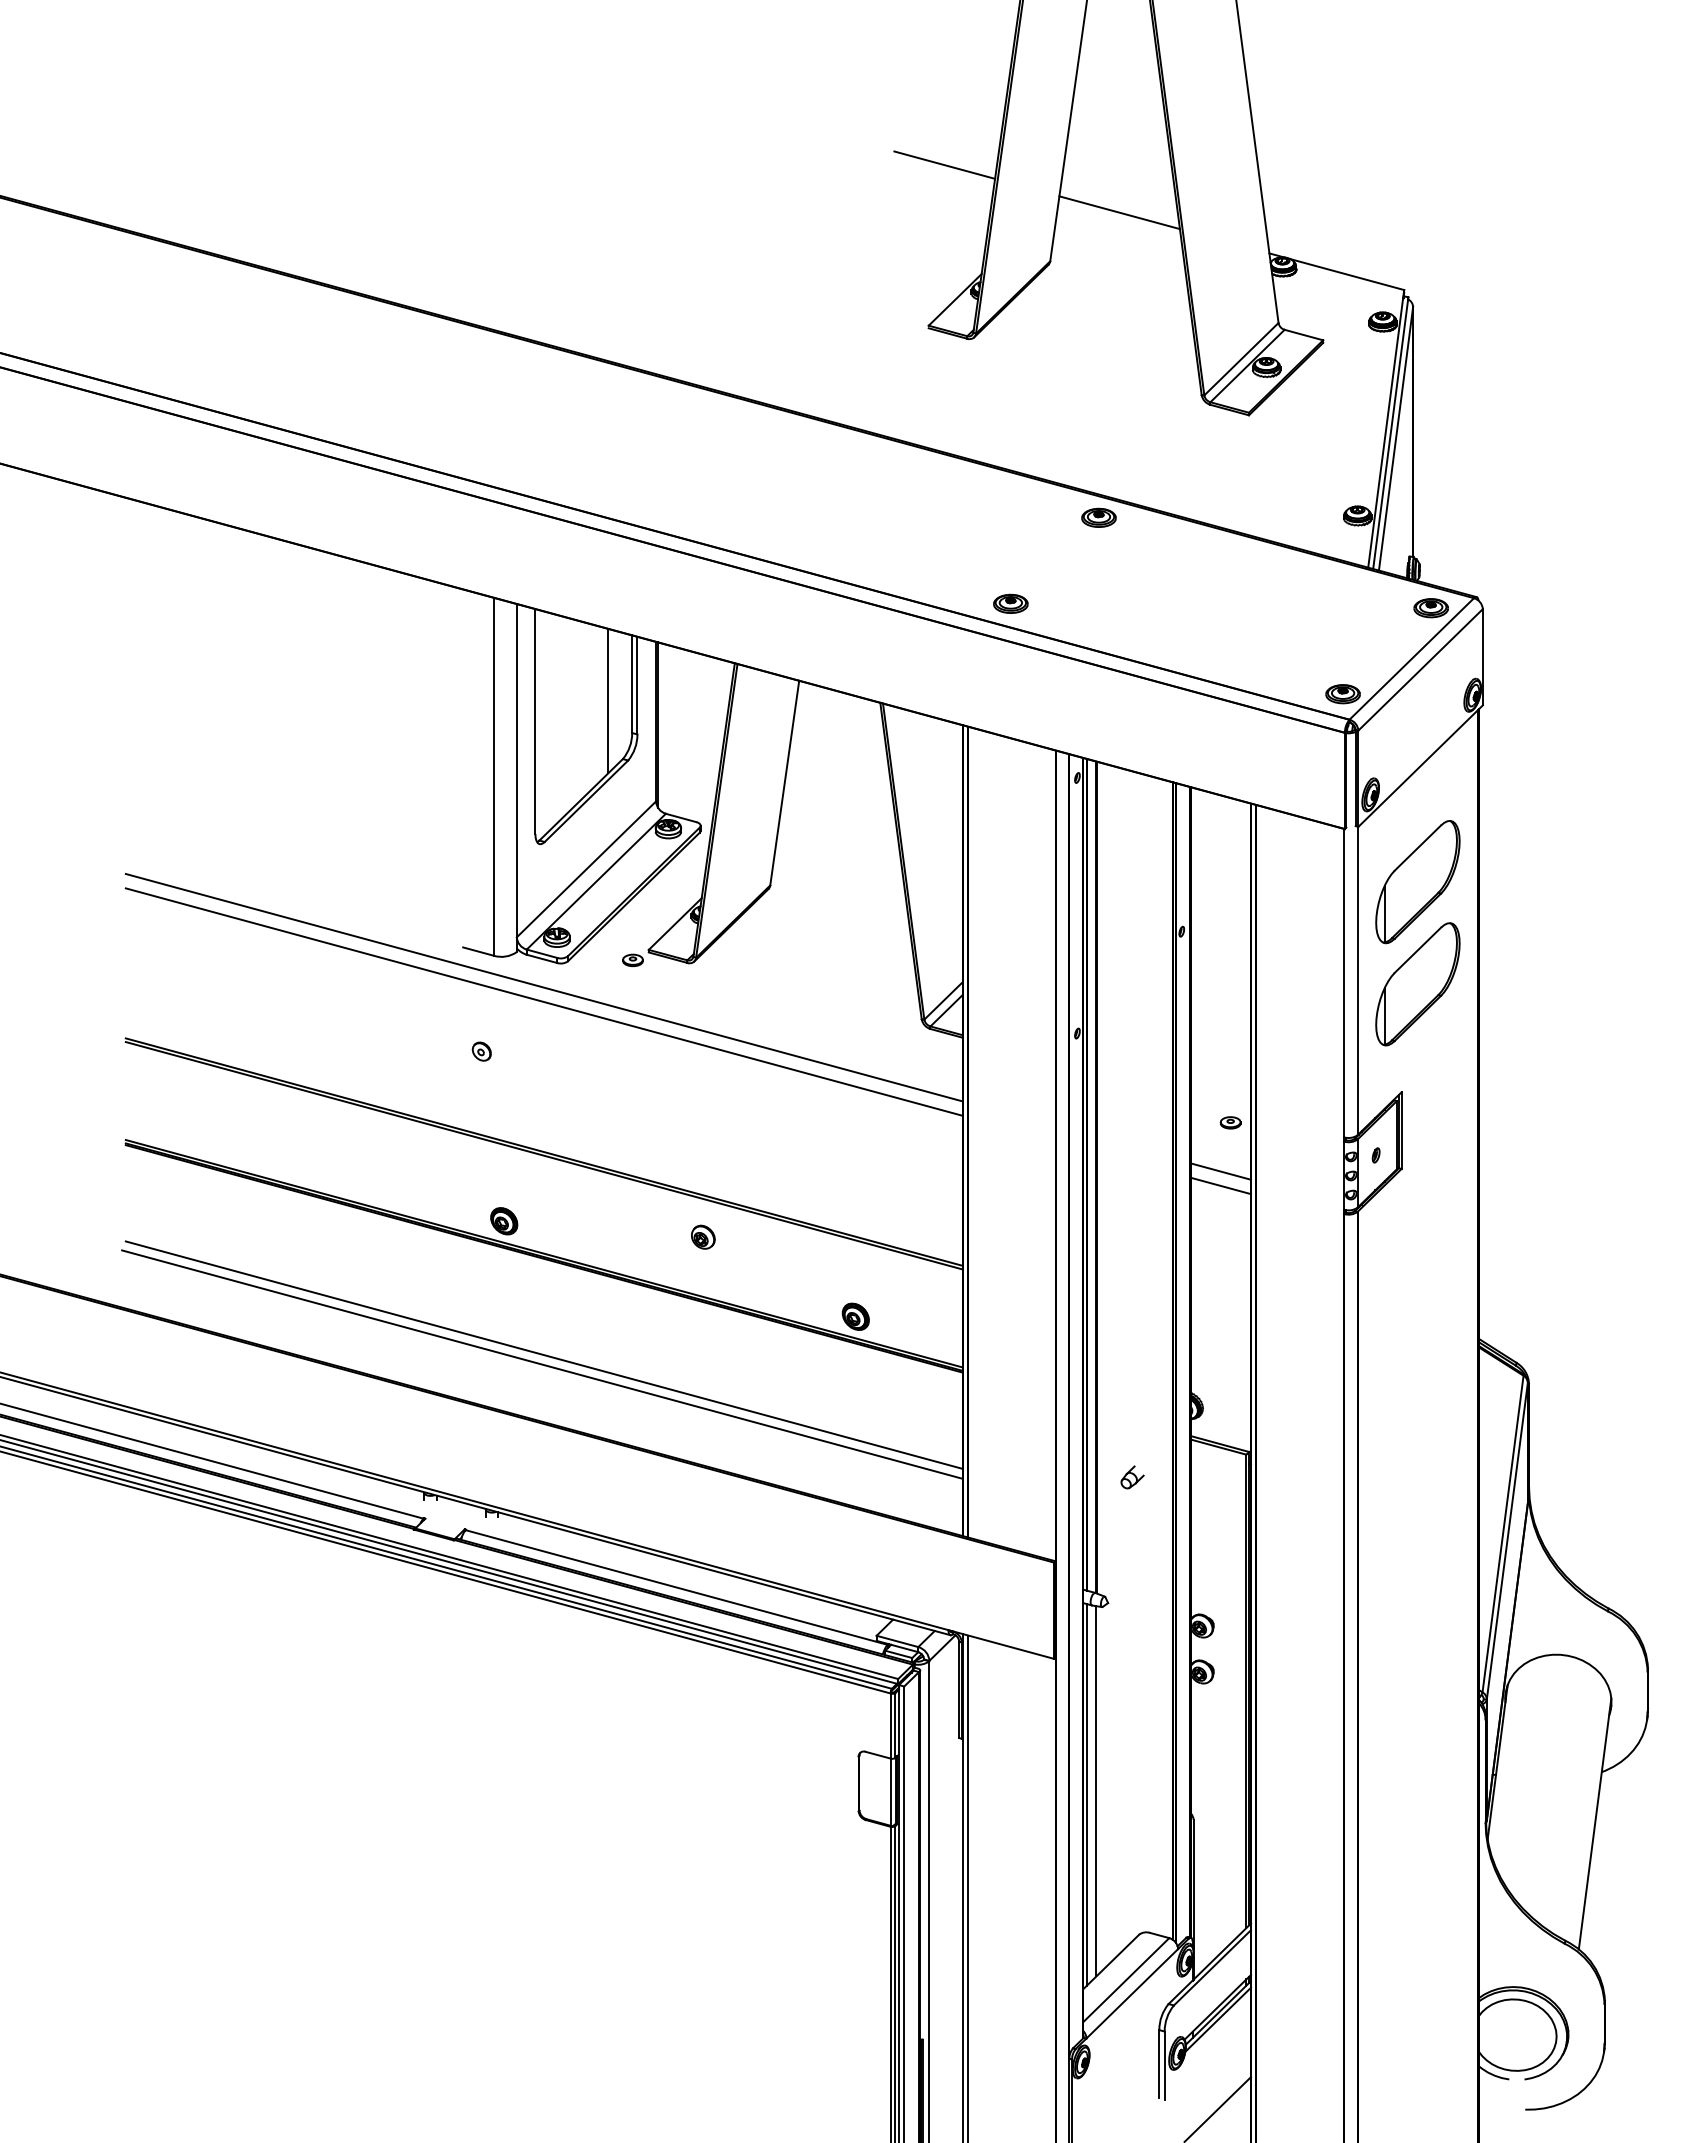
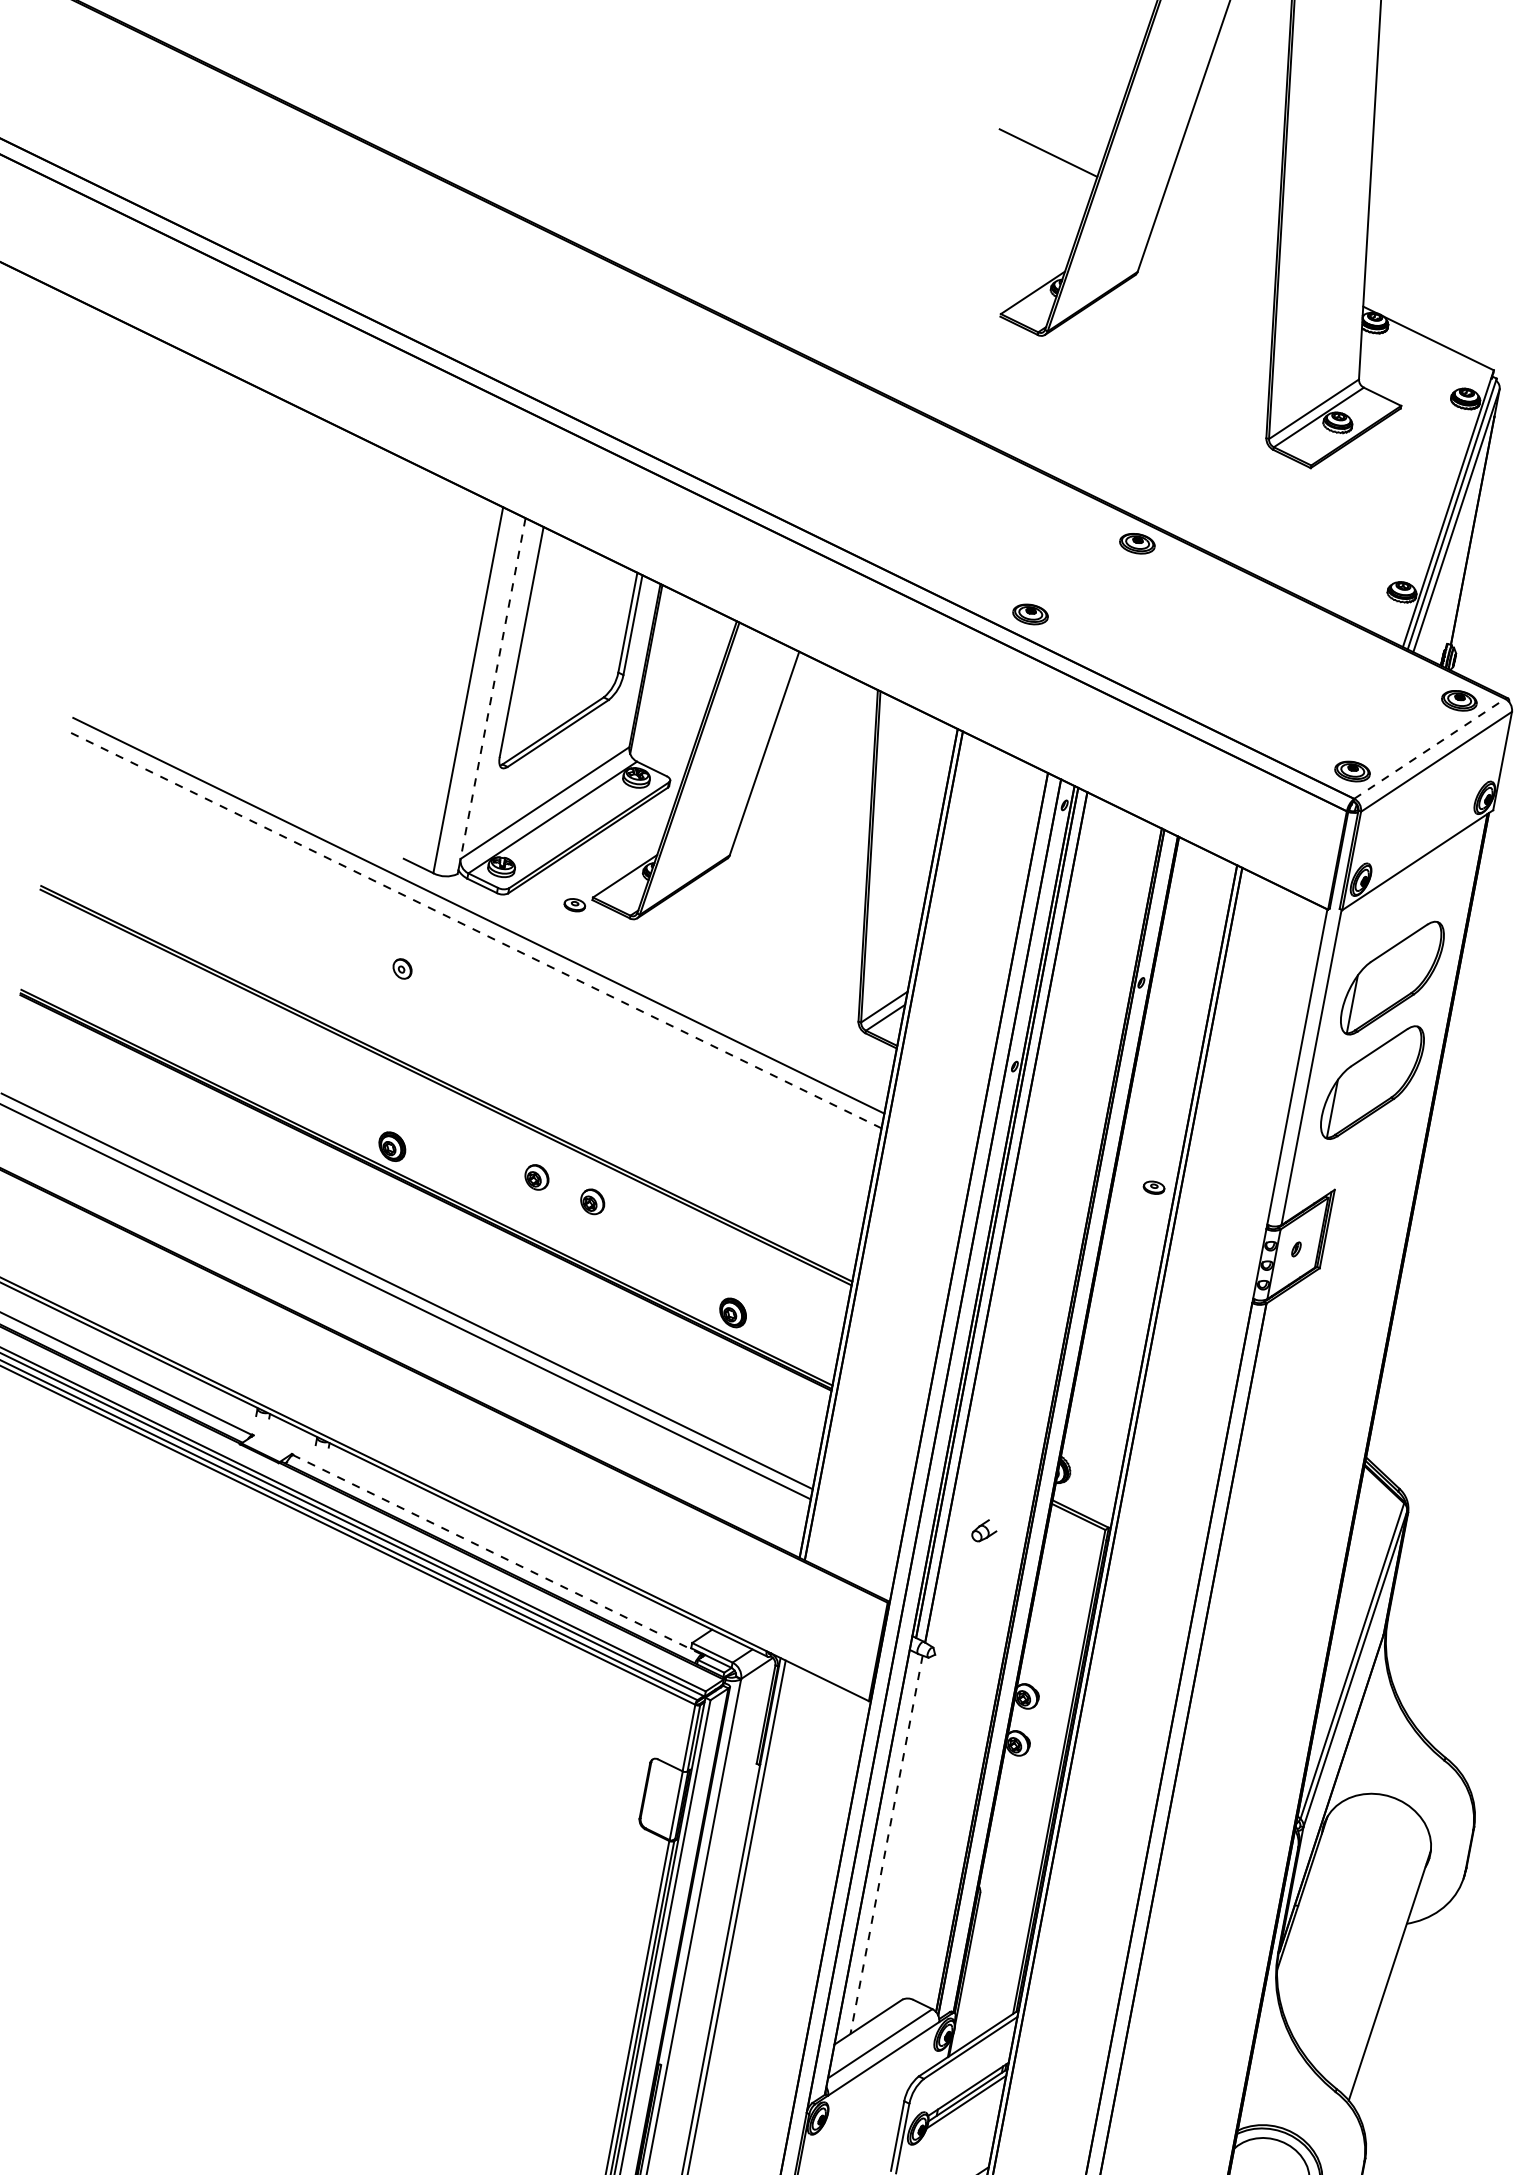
line: (1119, 212) -> (1217, 235), removed
line: (1411, 658) -> (1429, 748), solid -> dashed
line: (608, 700) -> (600, 634), removed
line: (516, 770) -> (492, 688), solid -> dashed
line: (544, 1002) -> (476, 930), solid -> dashed
line: (1221, 1171) -> (1135, 1235), removed
line: (1221, 1185) -> (1132, 1250), removed
part: (646, 1223) -> (537, 1176), added
line: (676, 1587) -> (497, 1554), solid -> dashed
line: (1096, 1791) -> (886, 1845), solid -> dashed
line: (1087, 1794) -> (876, 1846), removed

